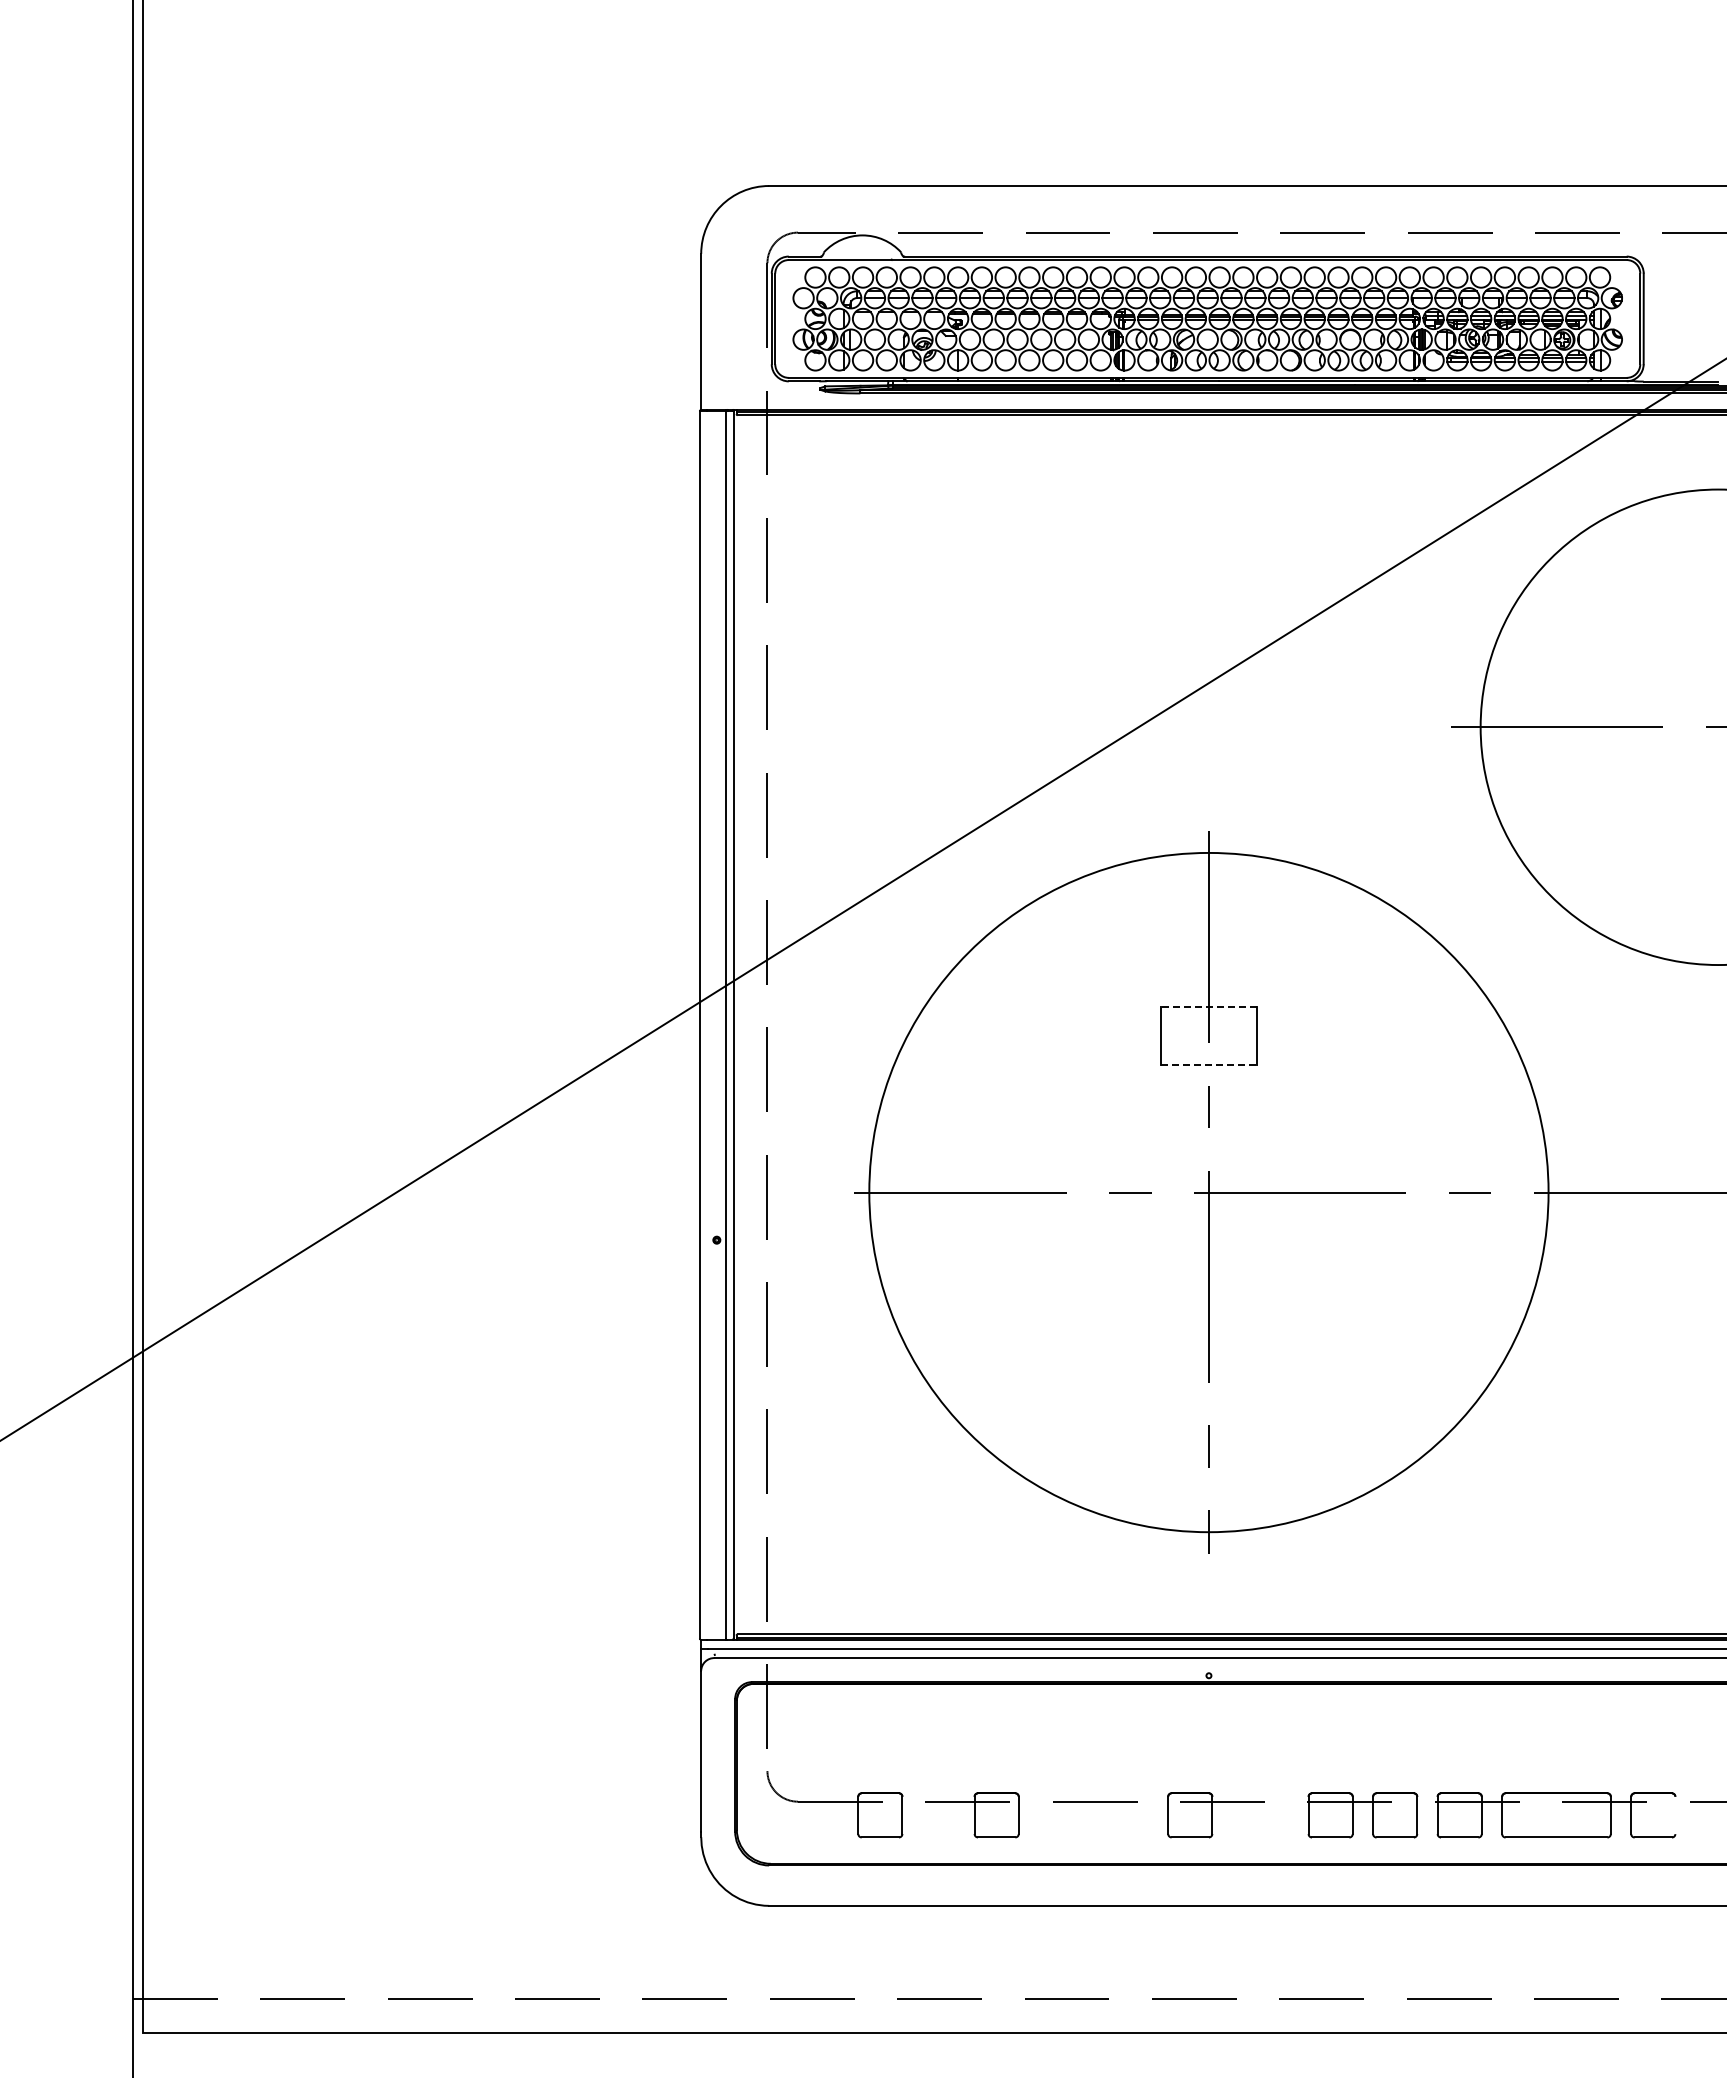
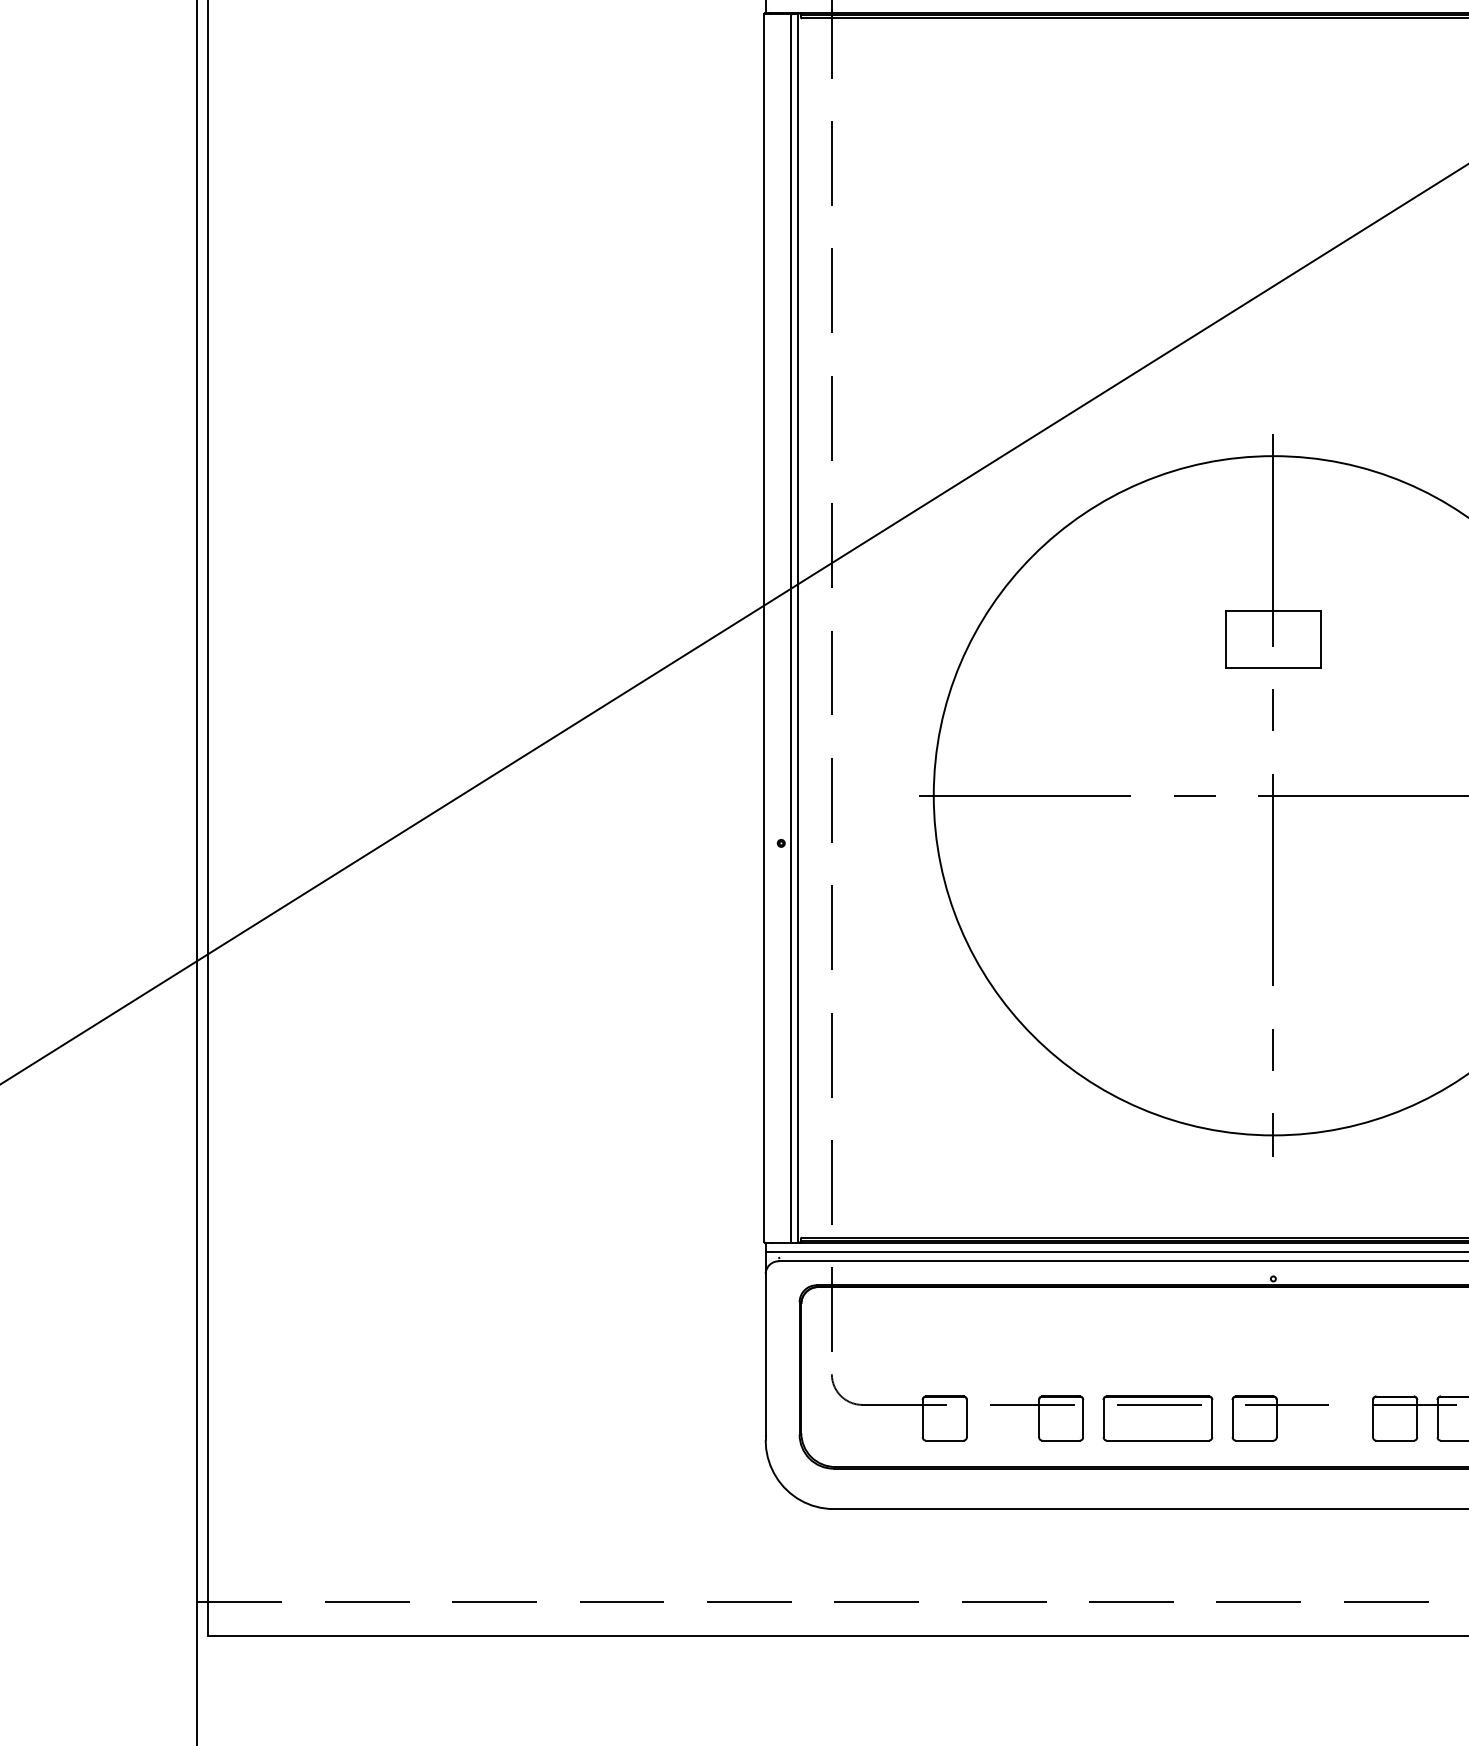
line: (1208, 1007) -> (1272, 610), dashed -> solid
line: (1208, 1065) -> (1272, 668), dashed -> solid
part: (1093, 1815) -> (1157, 1418), added

